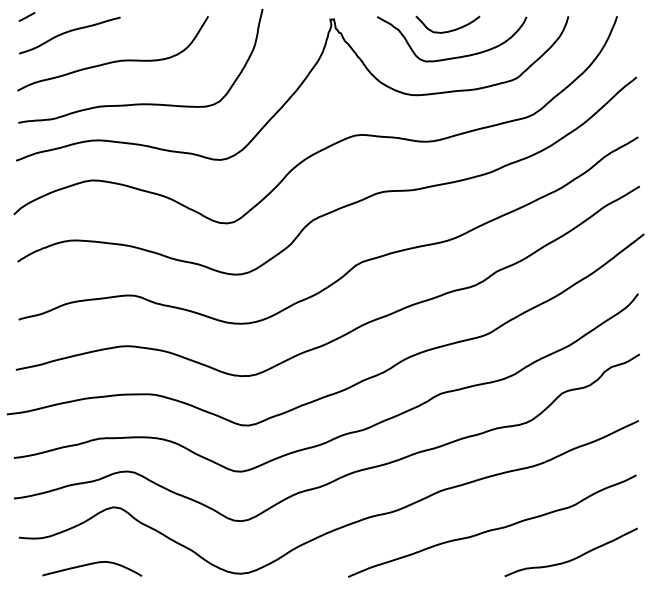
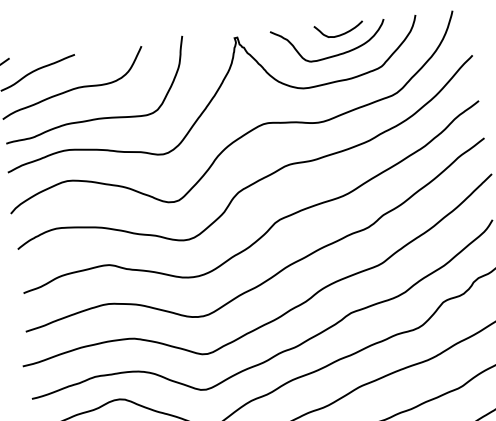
curve: (448, 30) -> (339, 34), moved

